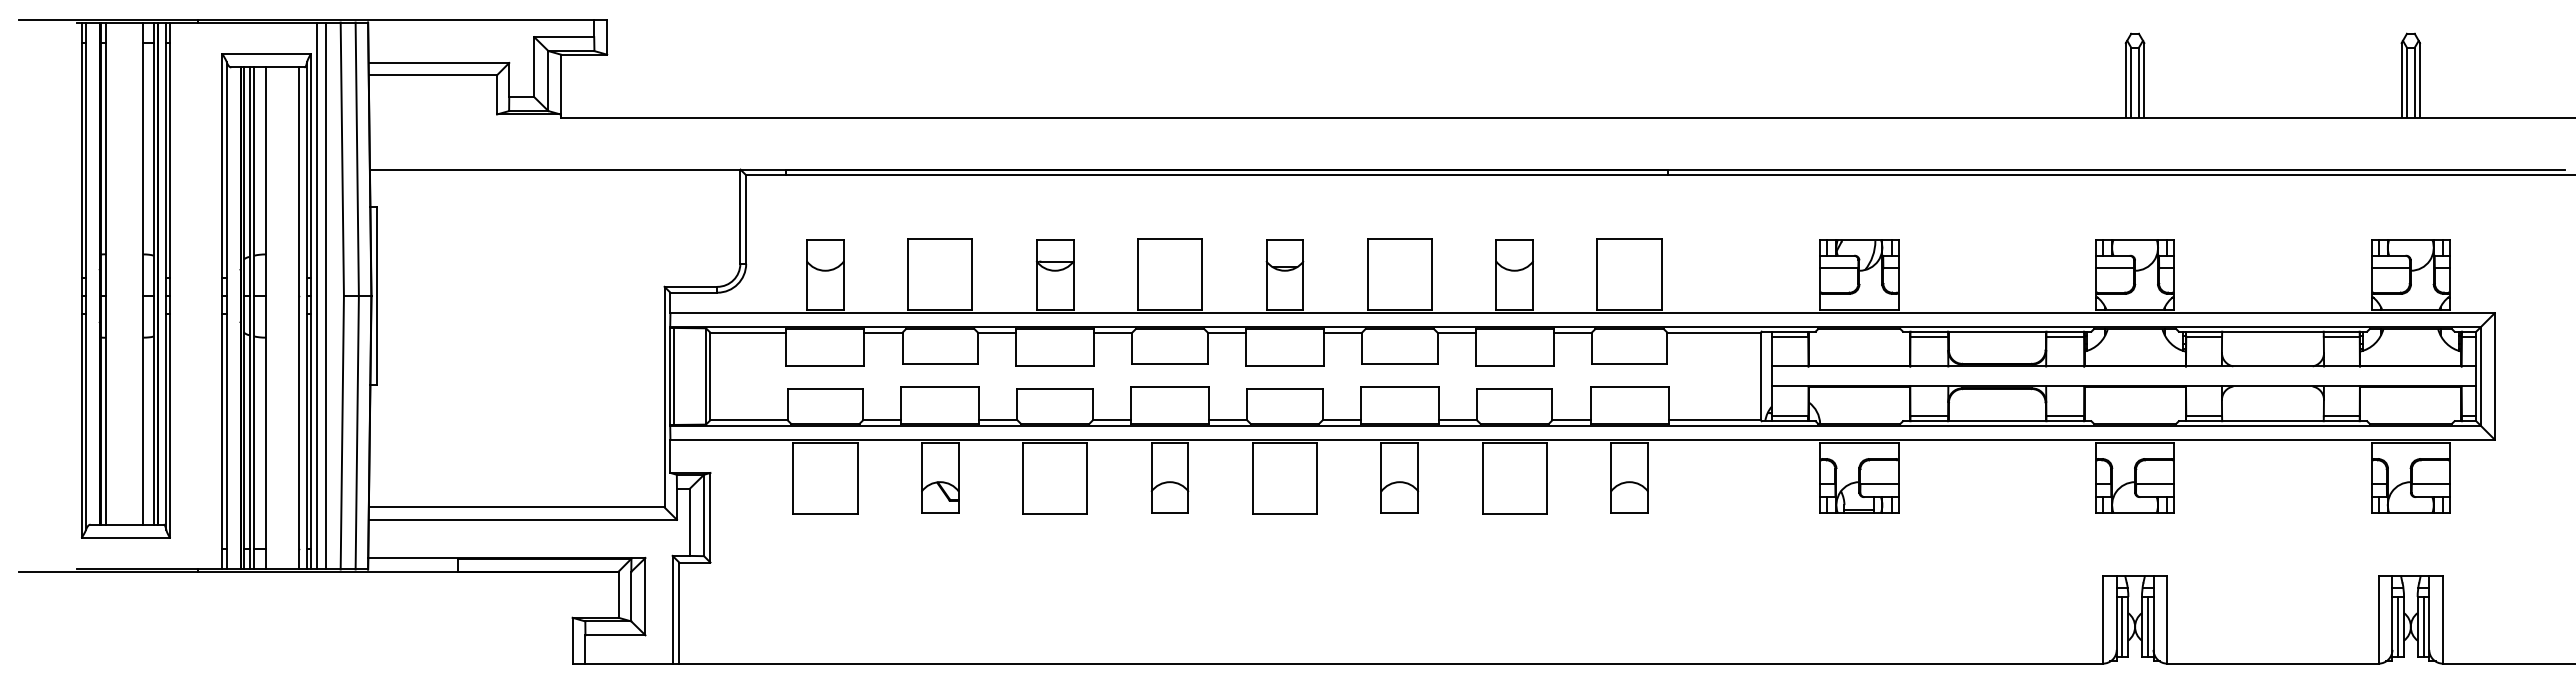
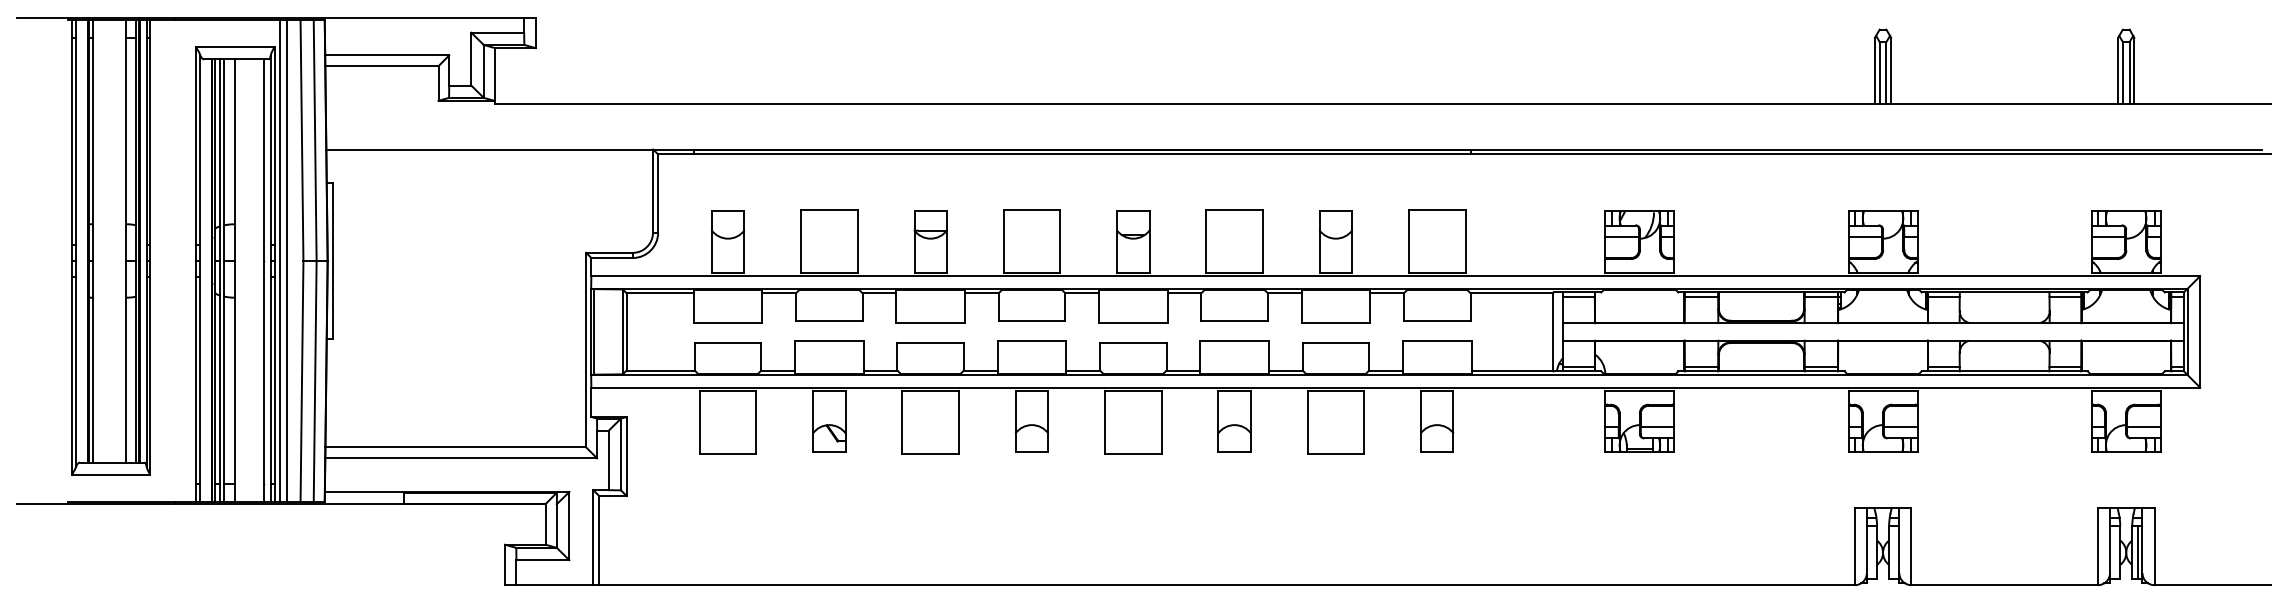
line: (2122, 626) -> (1871, 552), removed
line: (2148, 626) -> (1894, 552), removed
line: (2397, 626) -> (2114, 552), removed

